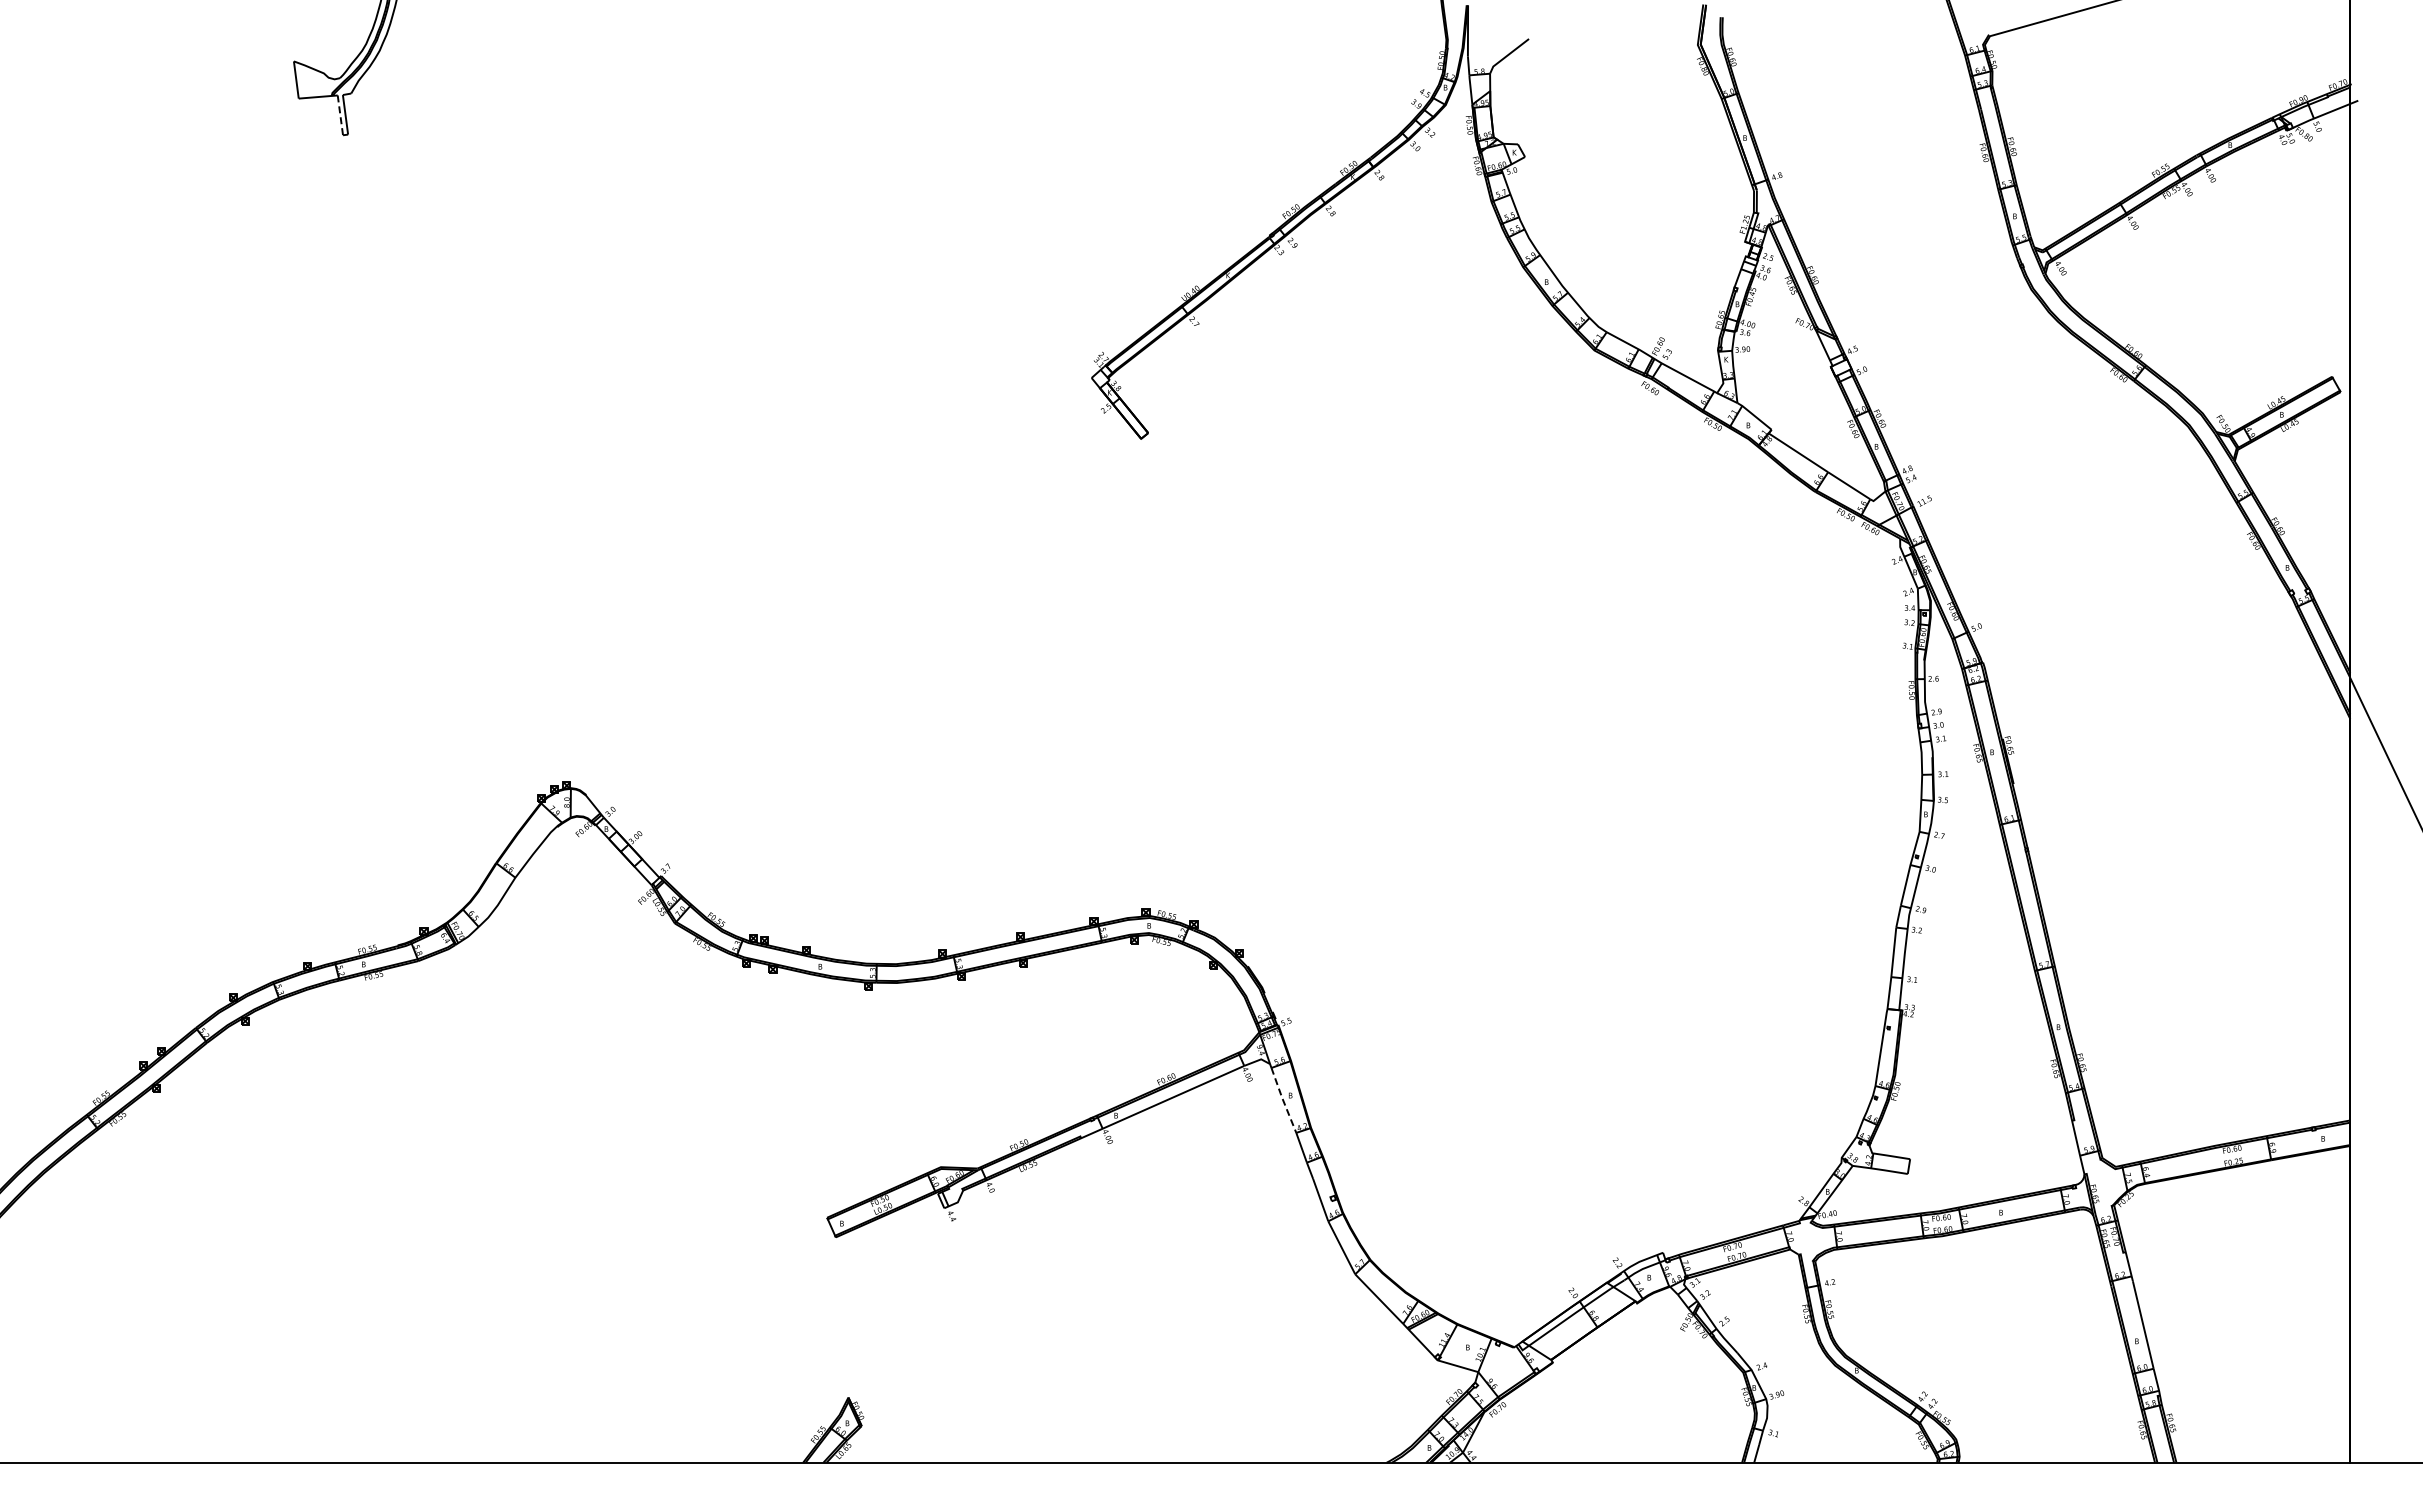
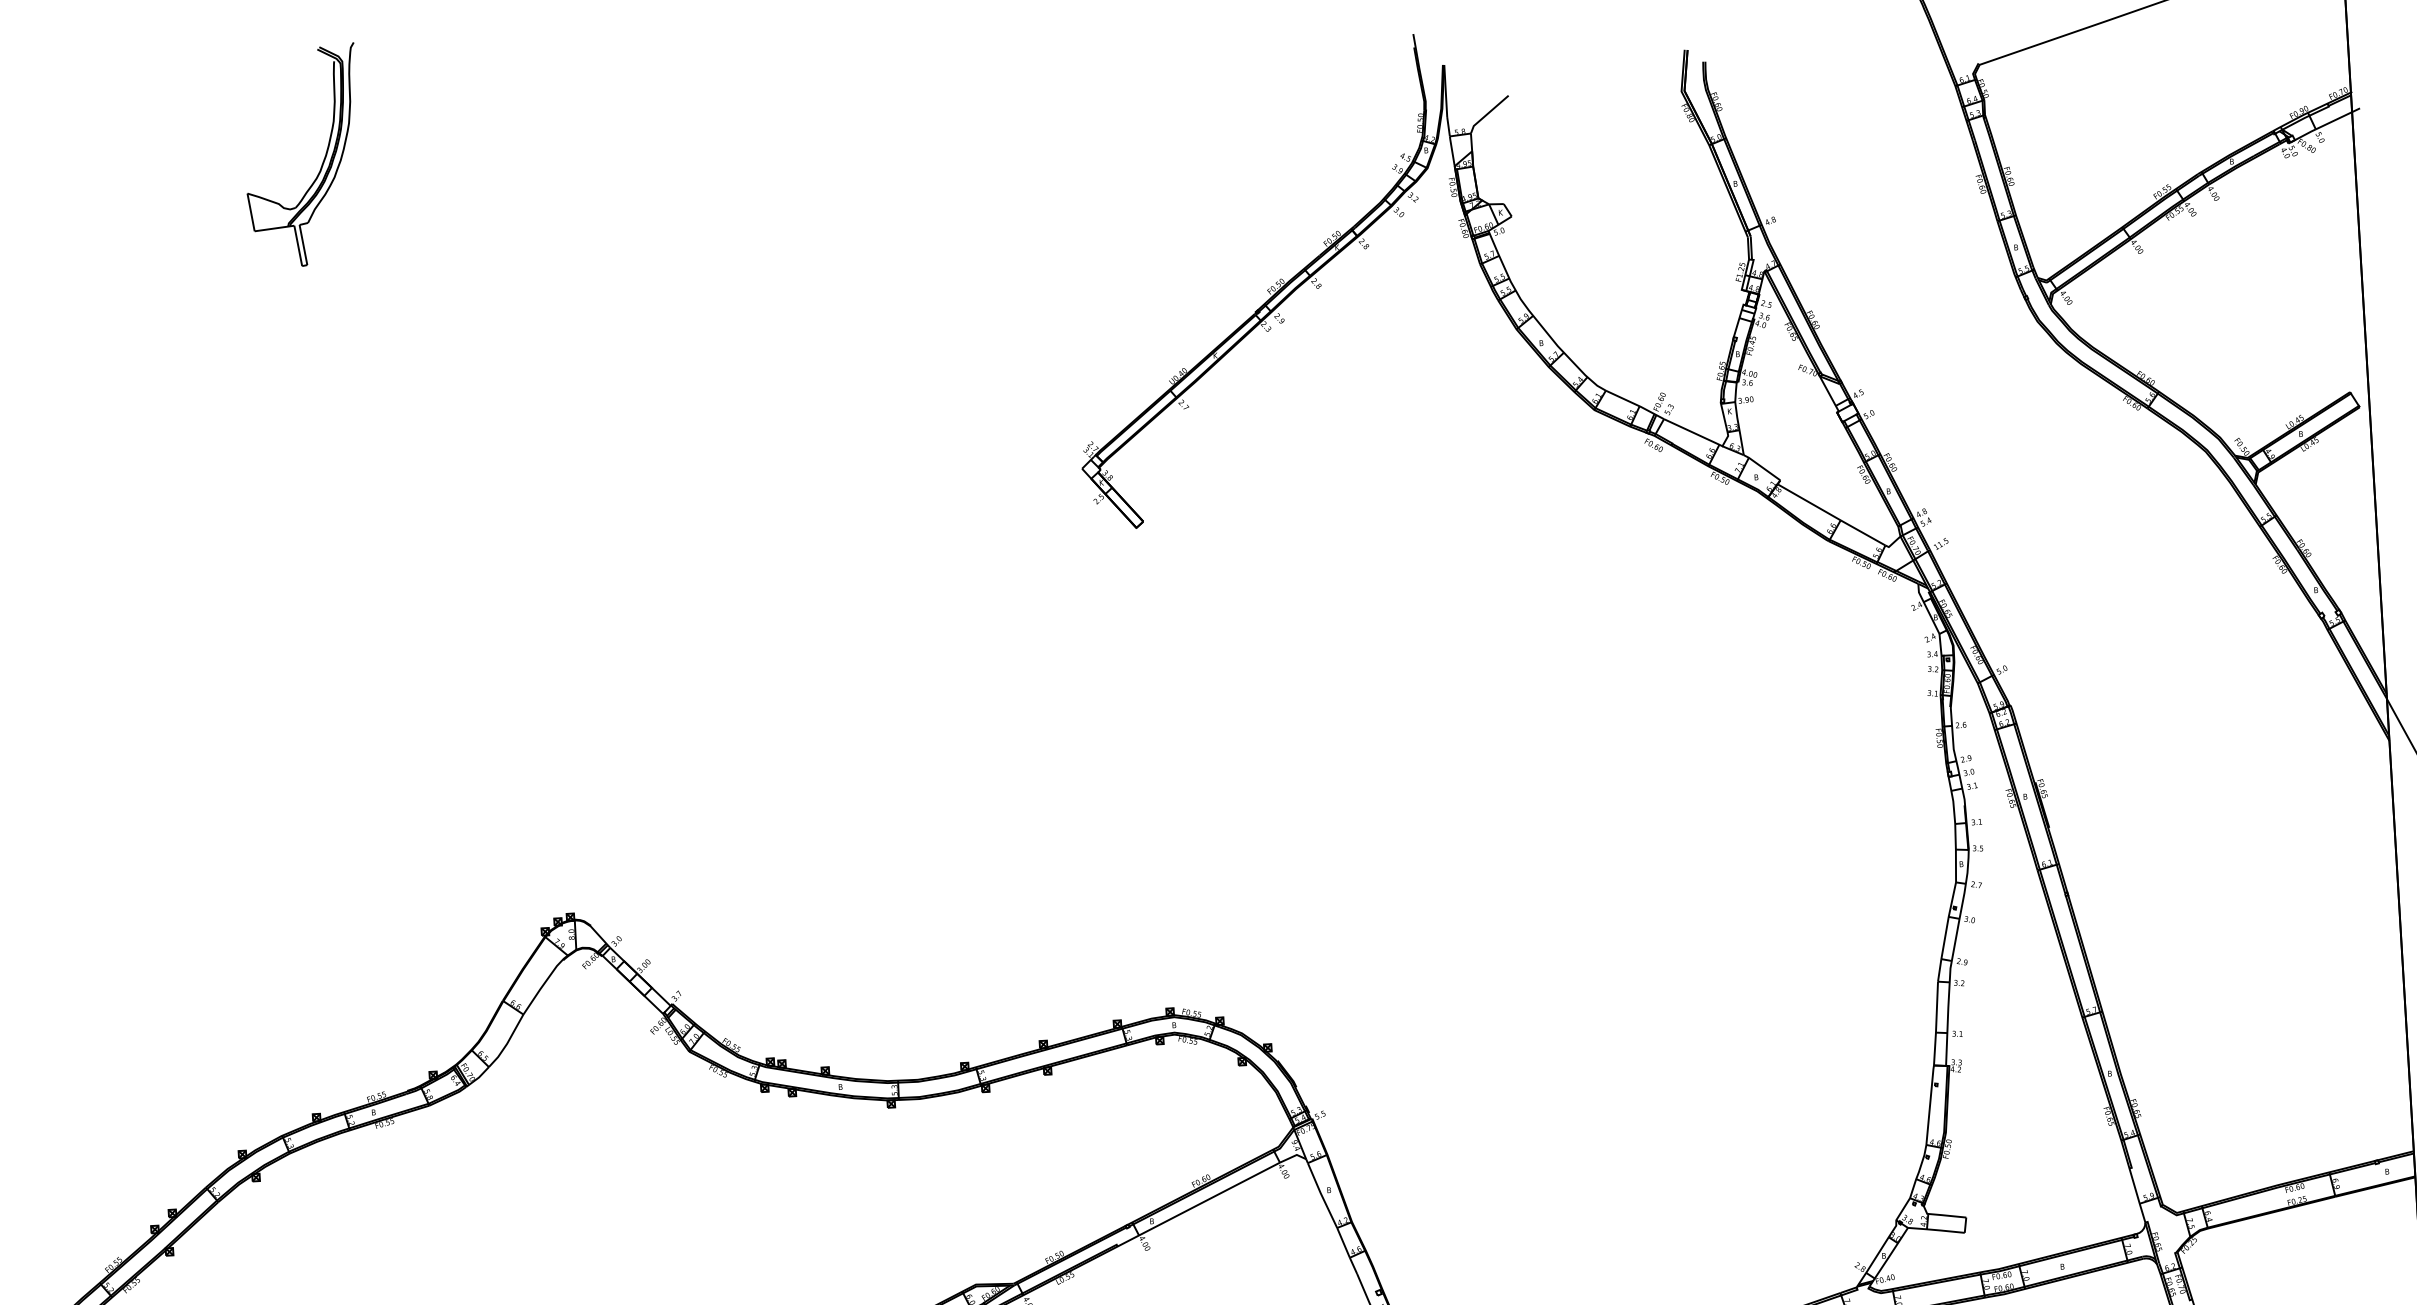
line: (340, 115) -> (298, 246), dashed -> solid
line: (1283, 1100) -> (1322, 1195), dashed -> solid

